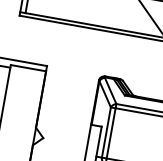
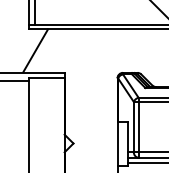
hatch: (21, 38) -> (35, 50), added

